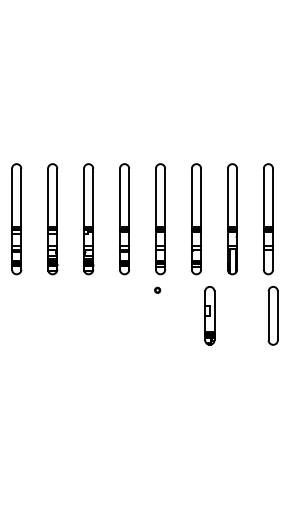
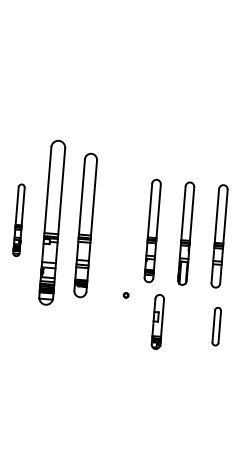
part: (52, 219) -> (18, 220), size x0.7
part: (88, 219) -> (52, 223), size x1.6
part: (124, 219) -> (85, 225), size x1.4
part: (160, 219) -> (119, 228), removed
part: (157, 289) -> (126, 294), moved
part: (272, 315) -> (216, 326), size x0.7

